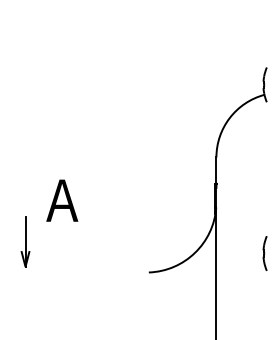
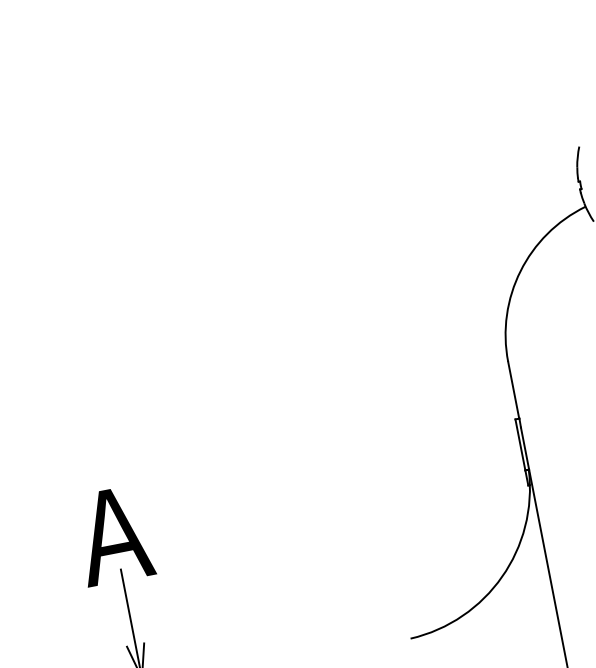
text: (62, 200) -> (114, 534), moved

